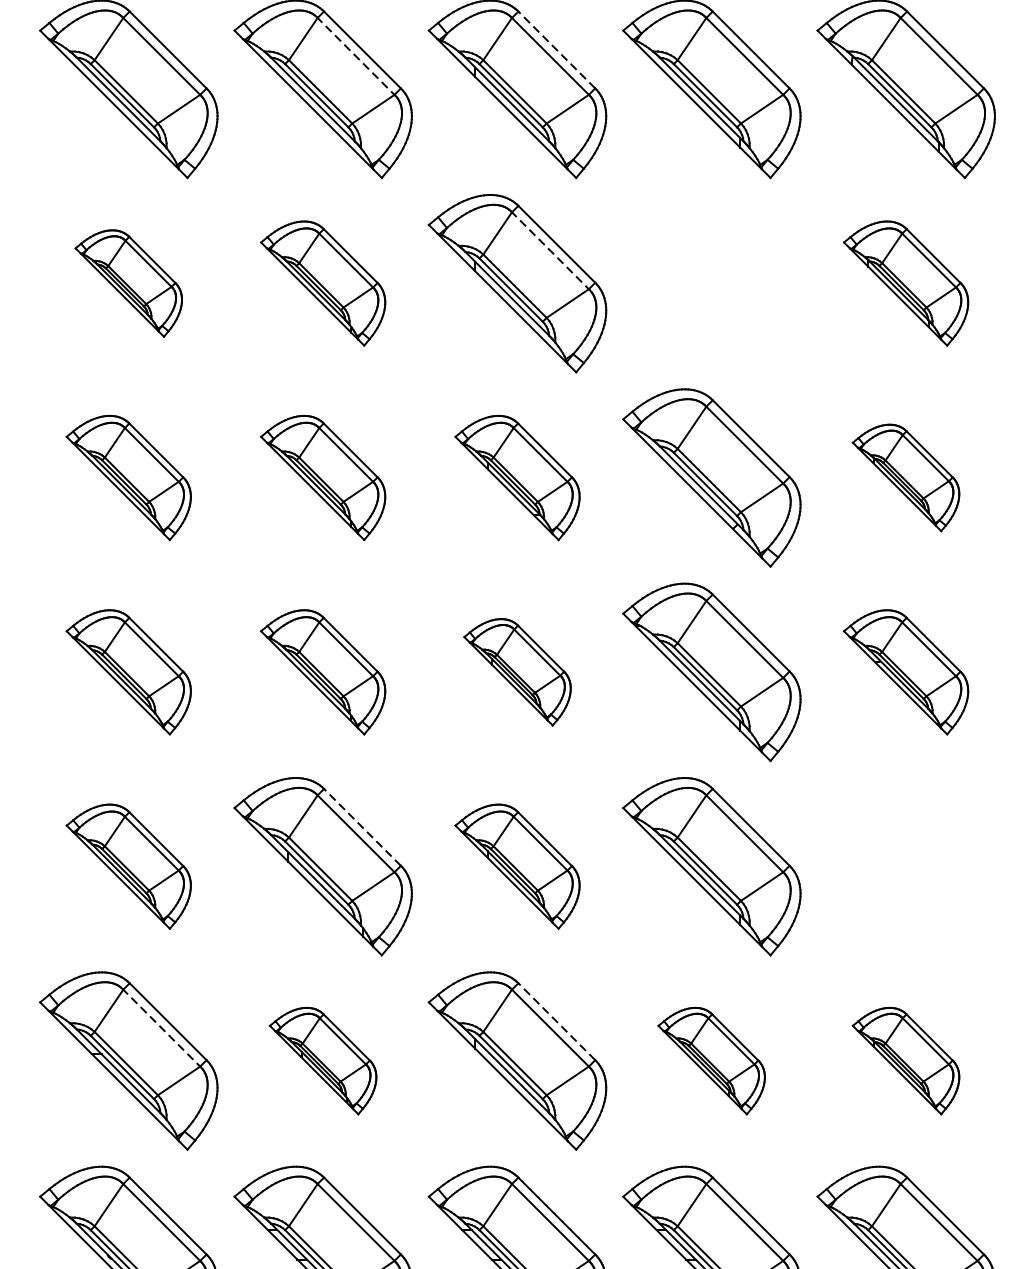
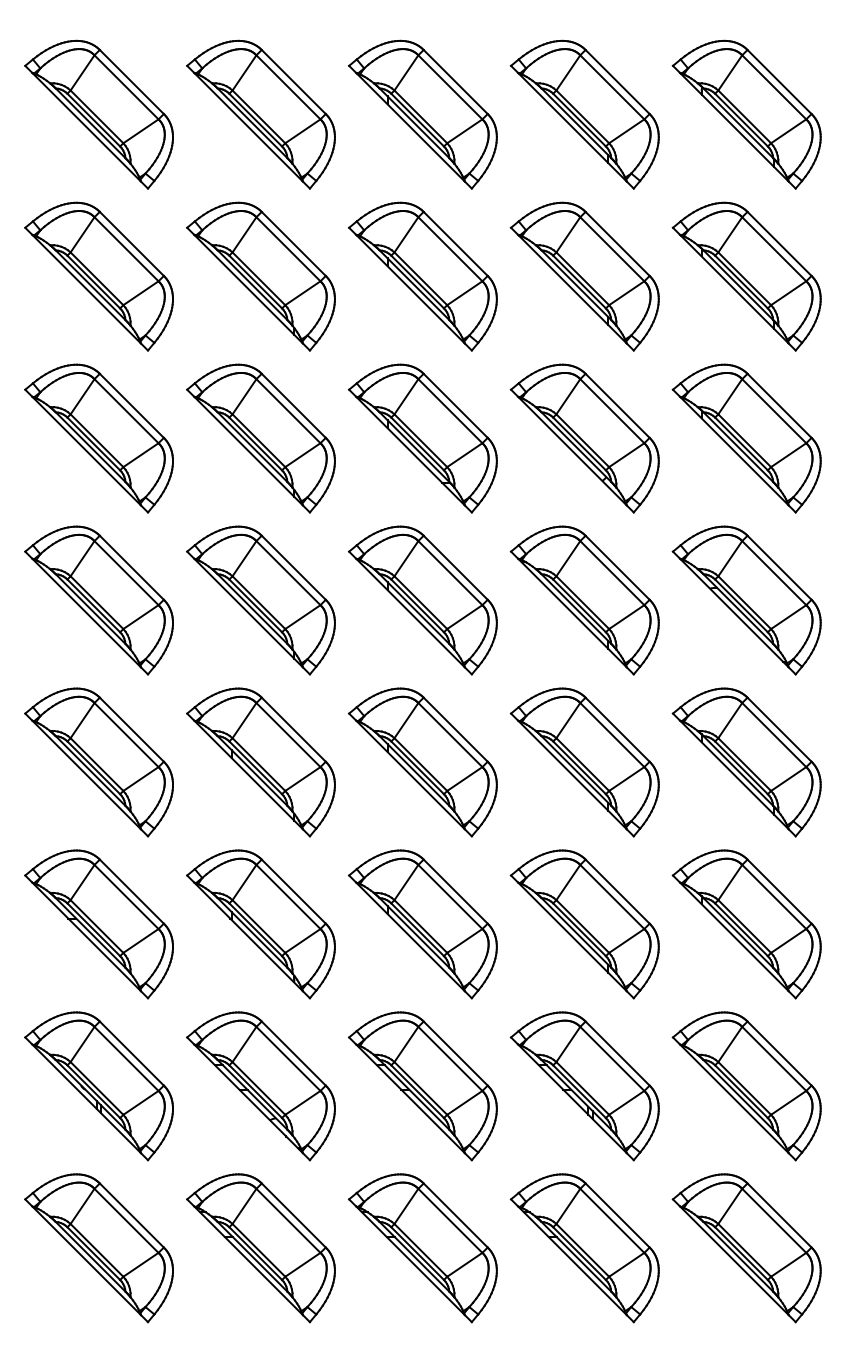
line: (556, 49) -> (455, 81), dashed -> solid
line: (356, 56) -> (288, 87), dashed -> solid
line: (550, 251) -> (450, 249), dashed -> solid
part: (128, 283) -> (98, 276), size x1.67
part: (322, 283) -> (260, 276), size x1.43
part: (711, 283) -> (584, 276), added
part: (905, 283) -> (746, 276), size x1.43
part: (128, 477) -> (98, 438), size x1.43
part: (322, 477) -> (260, 438), size x1.43
part: (516, 477) -> (422, 438), size x1.43
part: (905, 477) -> (746, 438), size x1.67
part: (128, 672) -> (98, 600), size x1.43
part: (322, 672) -> (260, 600), size x1.43
part: (516, 672) -> (422, 600), size x1.67
part: (905, 672) -> (746, 600), size x1.43
line: (362, 827) -> (293, 729), dashed -> solid
part: (128, 866) -> (98, 762), size x1.43
part: (516, 866) -> (422, 762), size x1.43
part: (905, 866) -> (746, 762), added
line: (556, 1021) -> (455, 891), dashed -> solid
line: (161, 1027) -> (126, 896), dashed -> solid
part: (322, 1061) -> (260, 924), size x1.67
part: (711, 1061) -> (584, 924), size x1.67
part: (905, 1061) -> (746, 924), size x1.67

